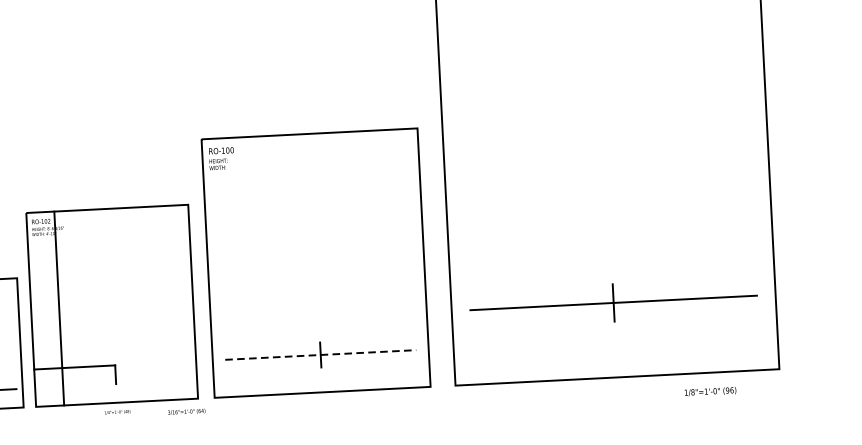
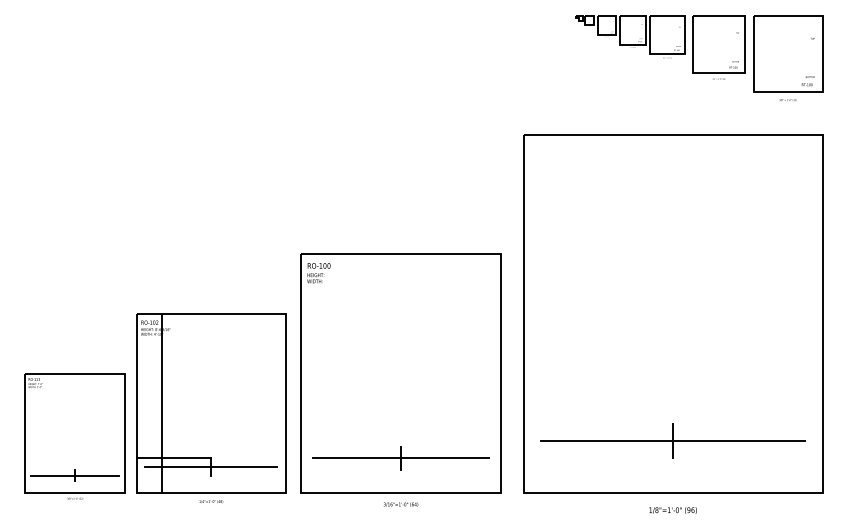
part: (612, 302) -> (672, 440), moved
line: (321, 354) -> (401, 458), dashed -> solid
line: (115, 375) -> (211, 467), added
text: (709, 391) -> (672, 510), moved
text: (187, 411) -> (401, 504), moved

